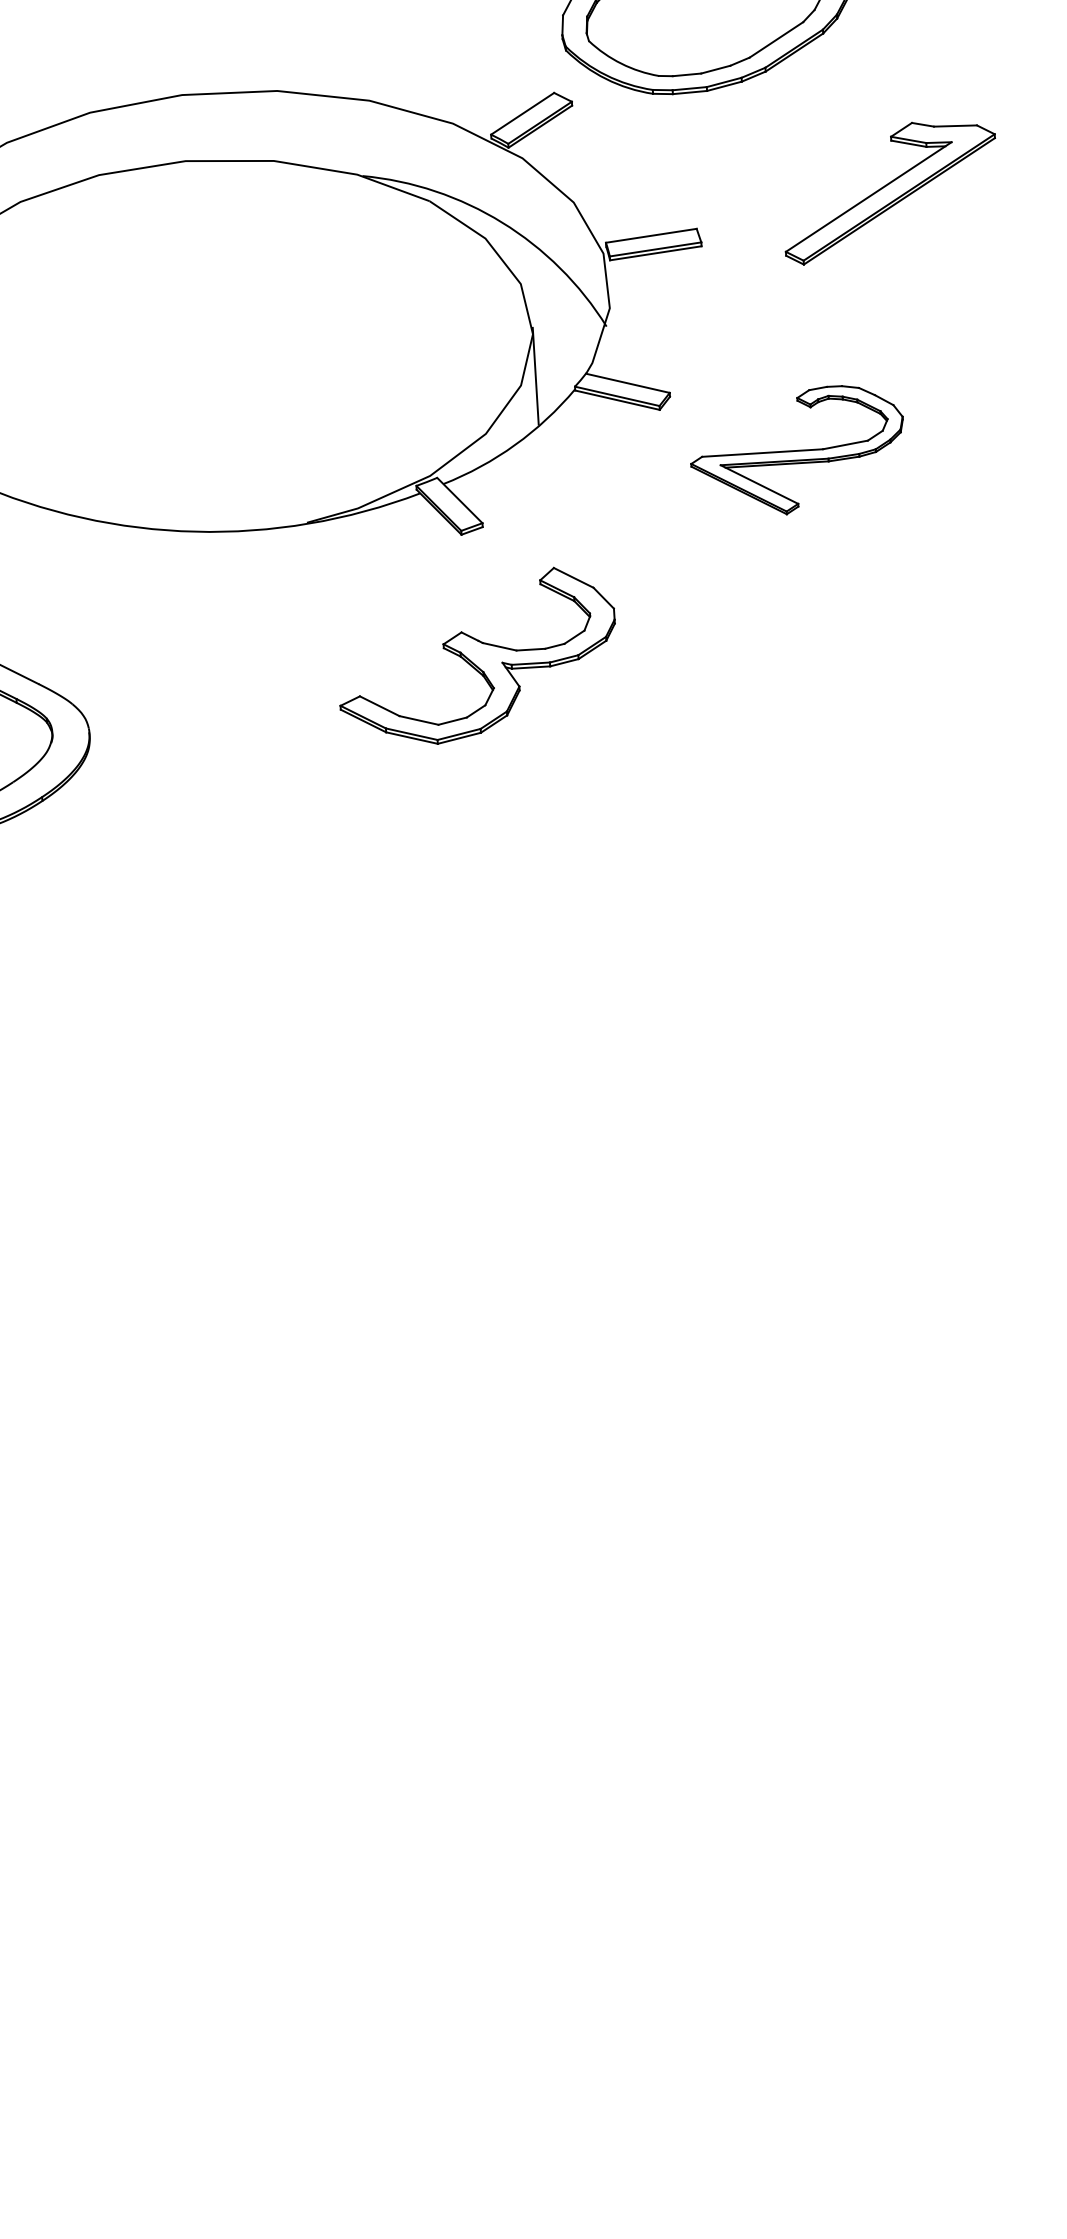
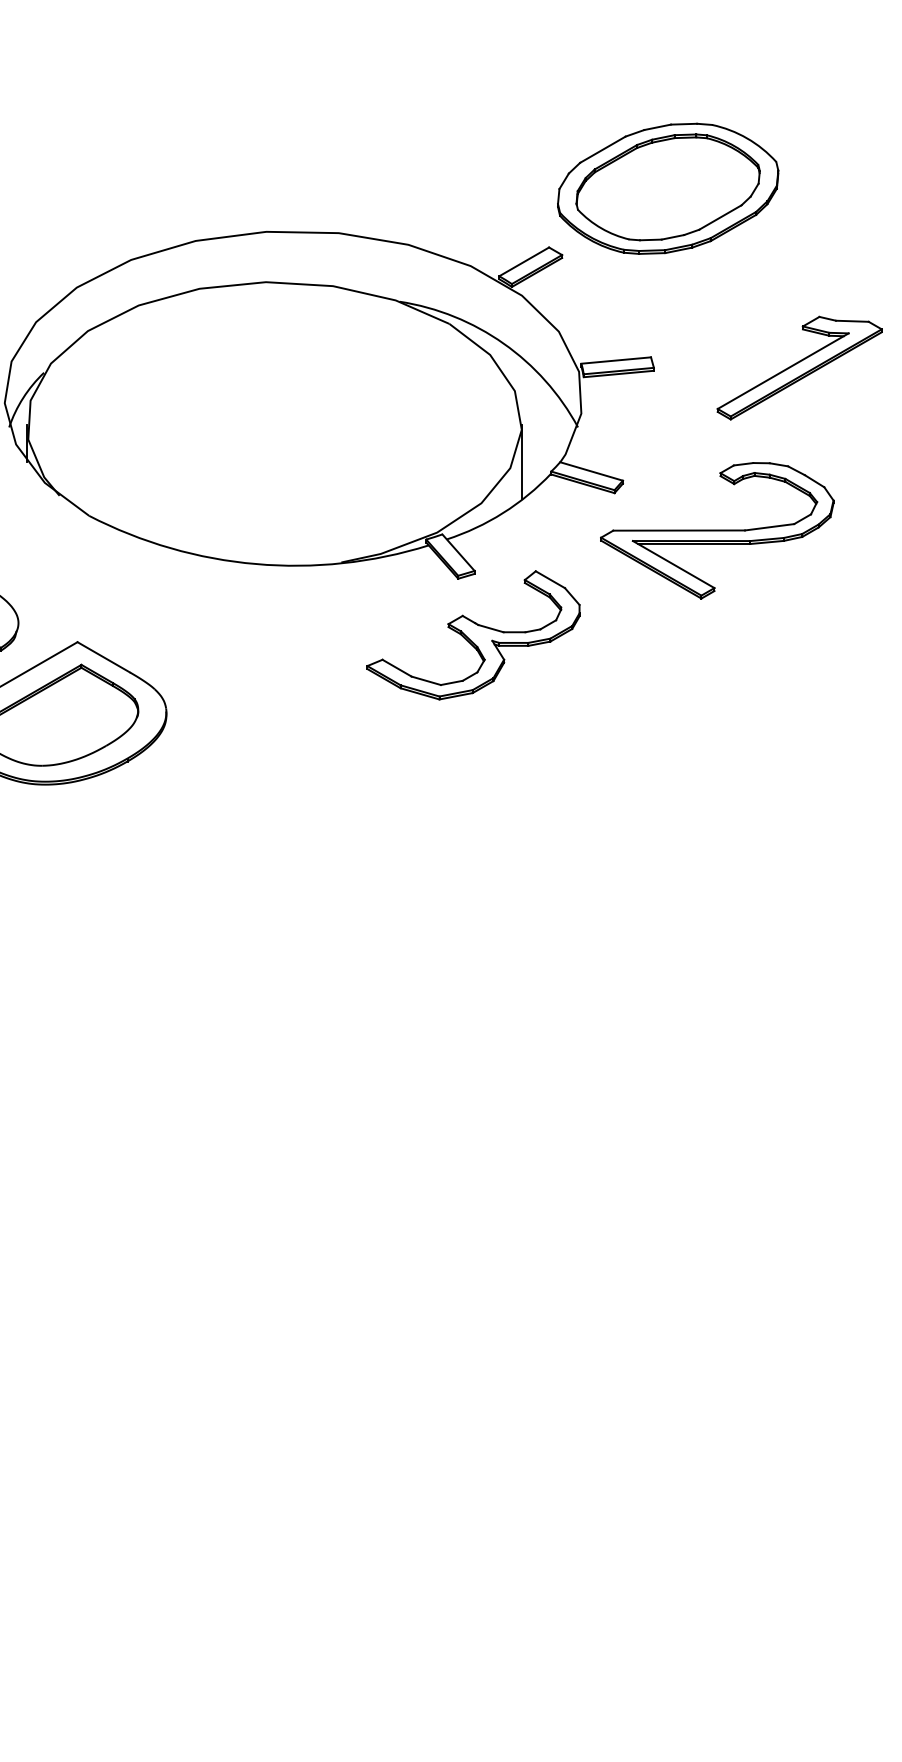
part: (889, 190) -> (799, 367), moved
part: (797, 450) -> (717, 530), size x1.43
part: (477, 657) -> (473, 635), moved

